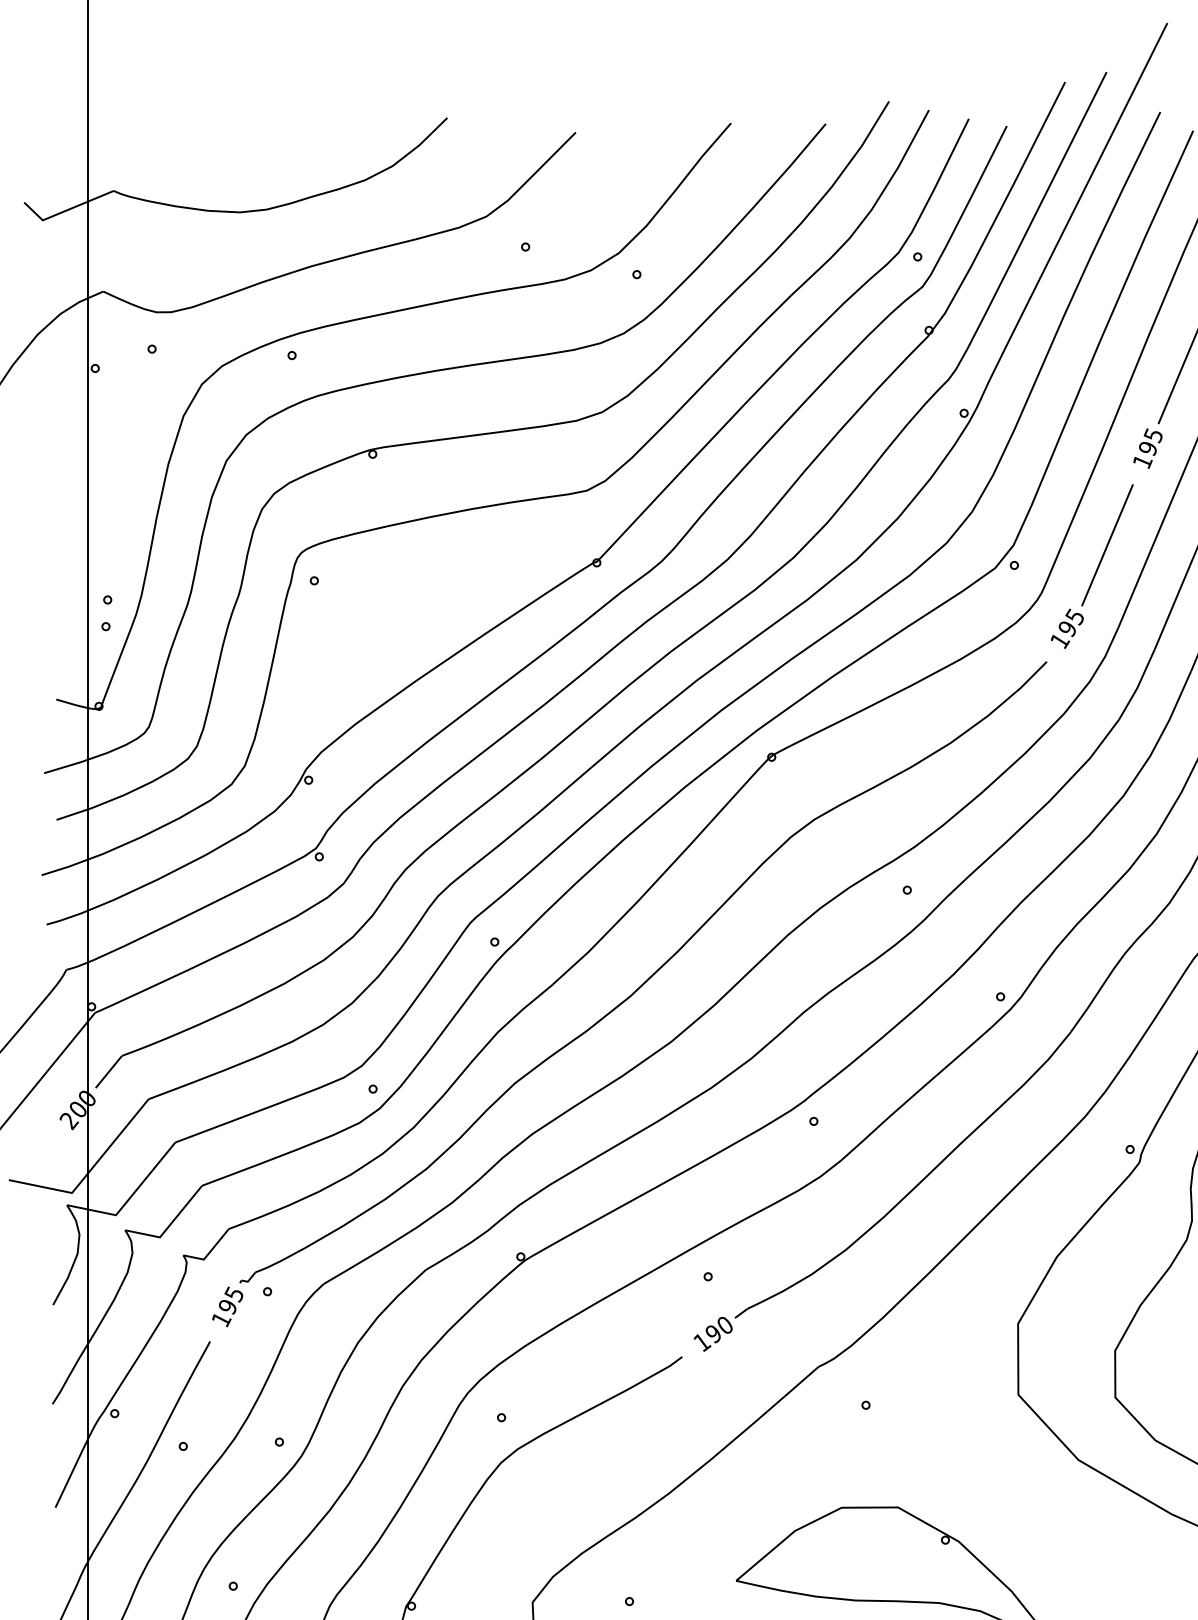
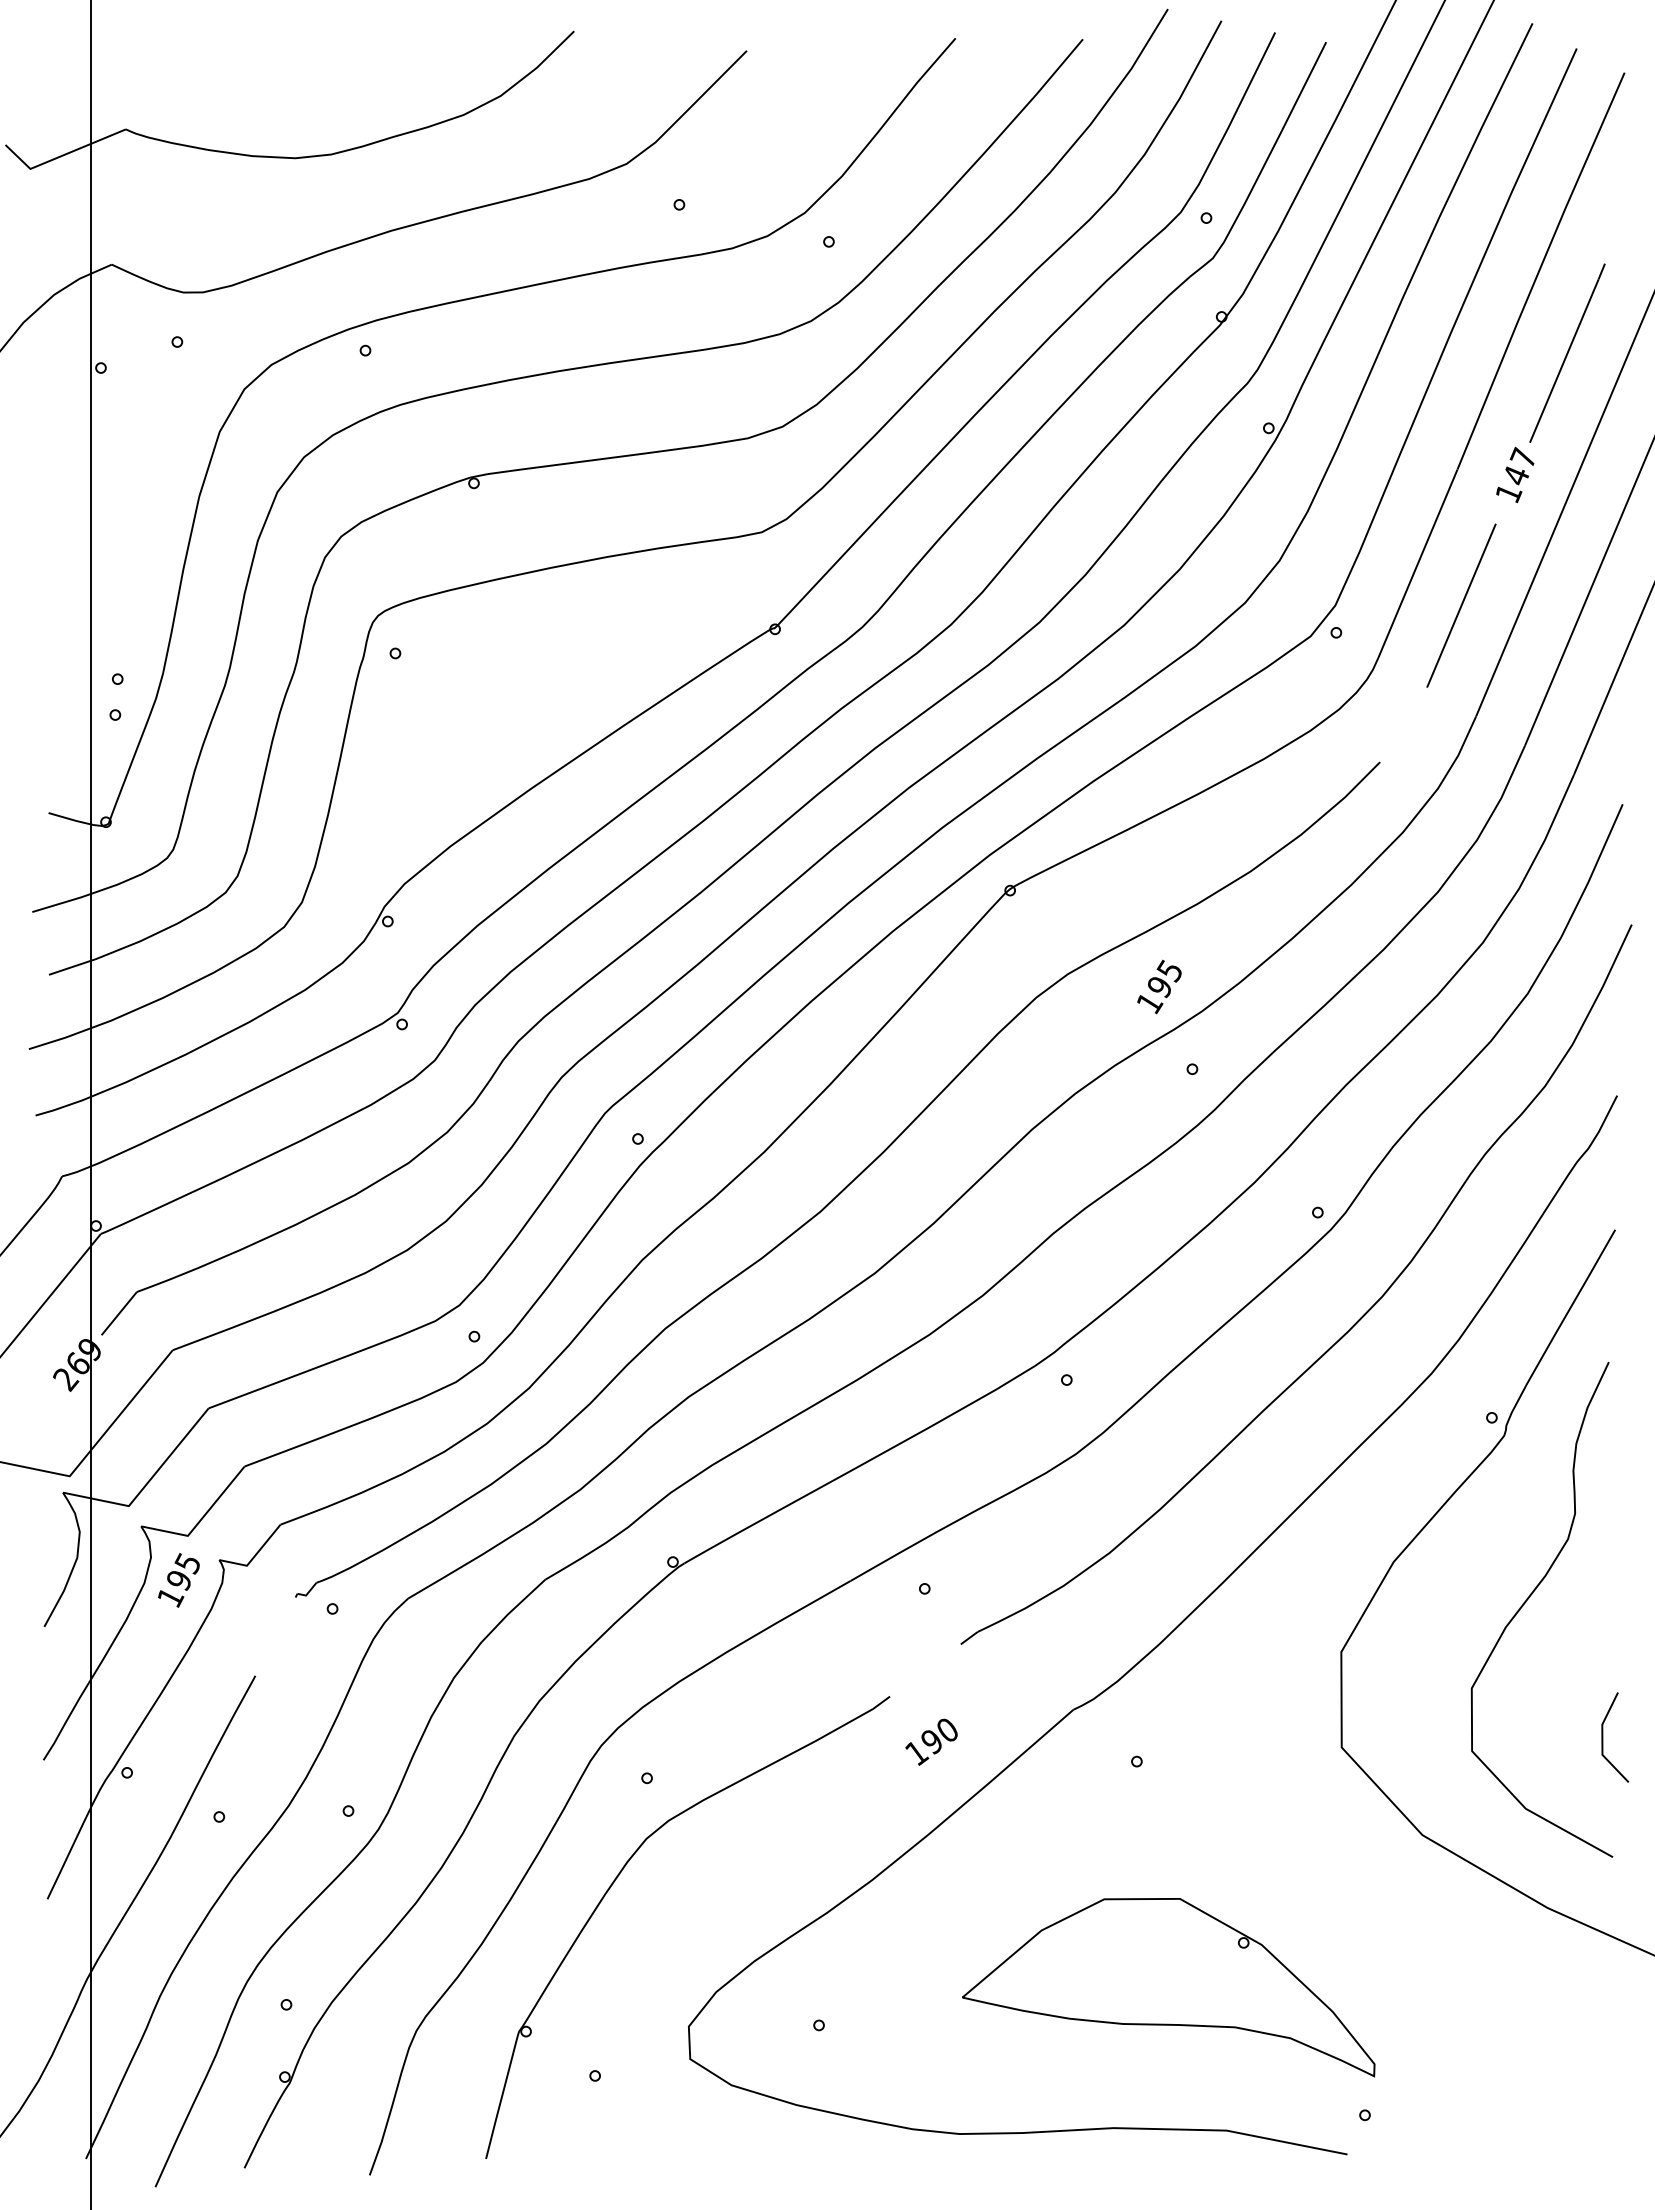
text: (1150, 440) -> (1519, 465), 195 -> 147
text: (1067, 628) -> (1159, 986), moved
text: (82, 1103) -> (83, 1356), 200 -> 269
text: (227, 1307) -> (178, 1580), moved
text: (713, 1333) -> (931, 1741), moved

